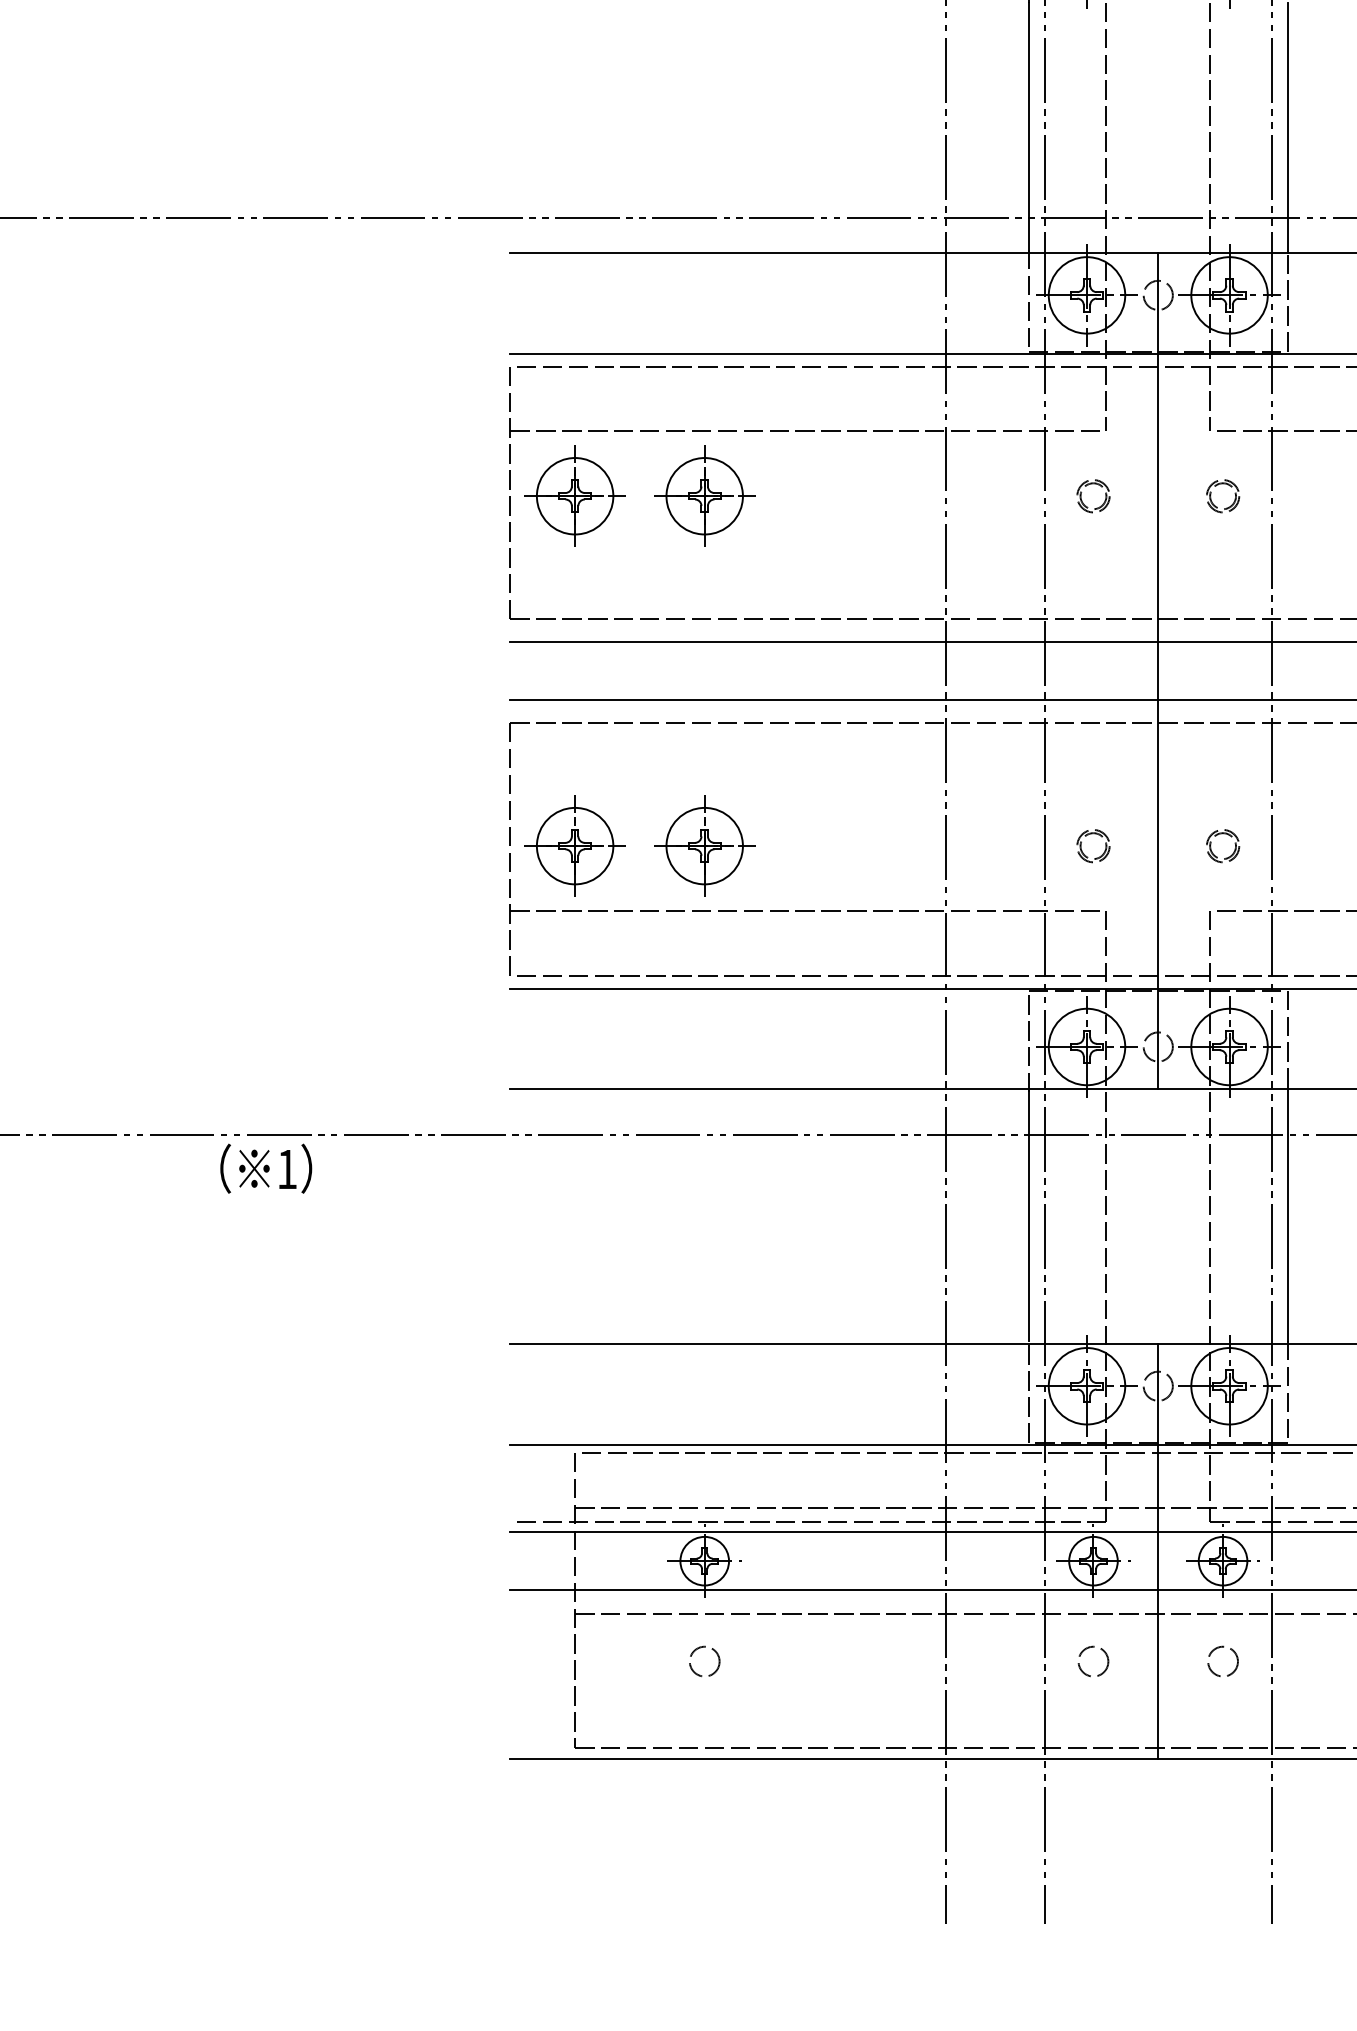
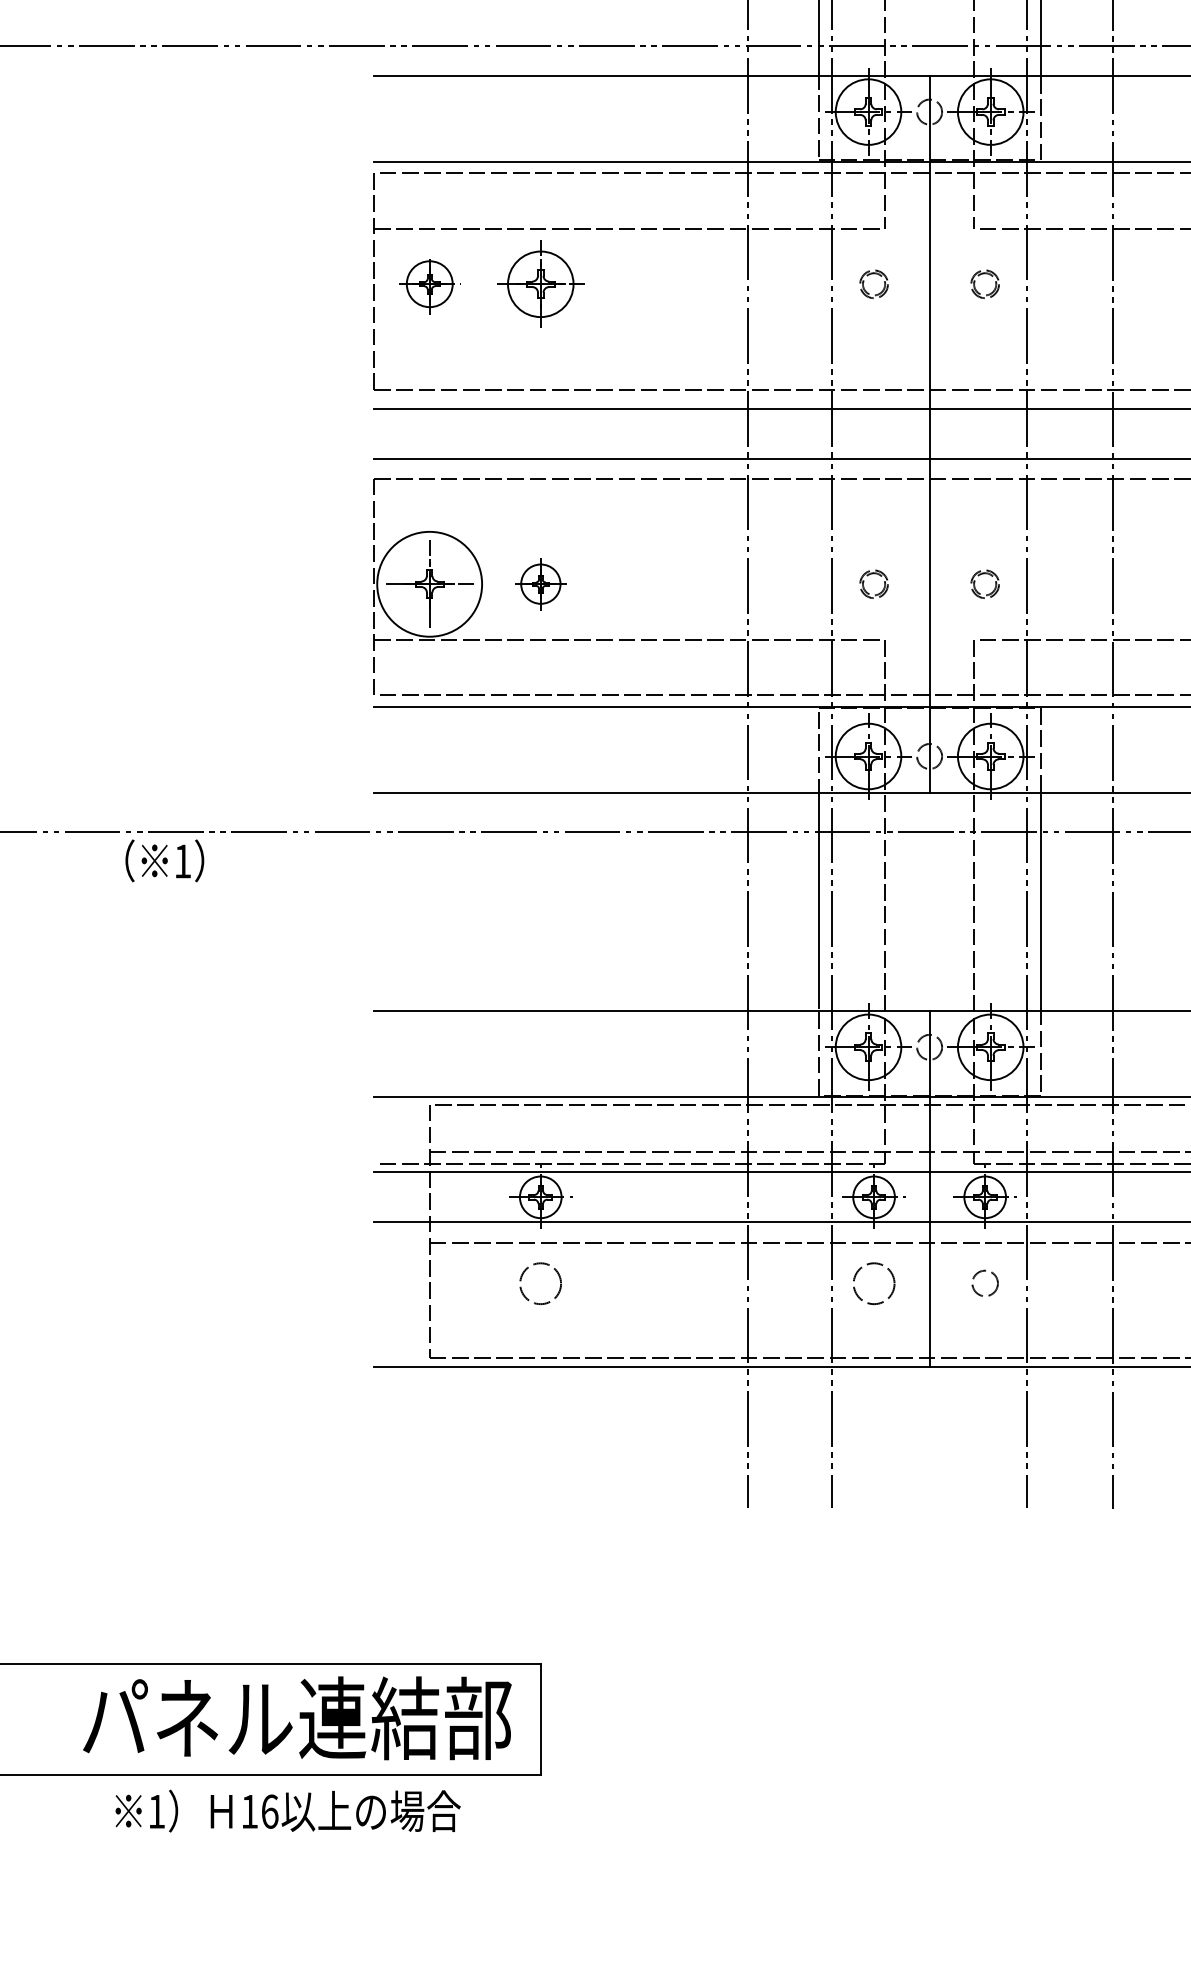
part: (574, 495) -> (429, 283), size x0.7
part: (704, 845) -> (540, 583), size x0.6
circle: (574, 846) -> (429, 584), size x1.6
circle: (704, 1660) -> (540, 1282), size x1.6
circle: (1092, 1660) -> (873, 1282), size x1.6

